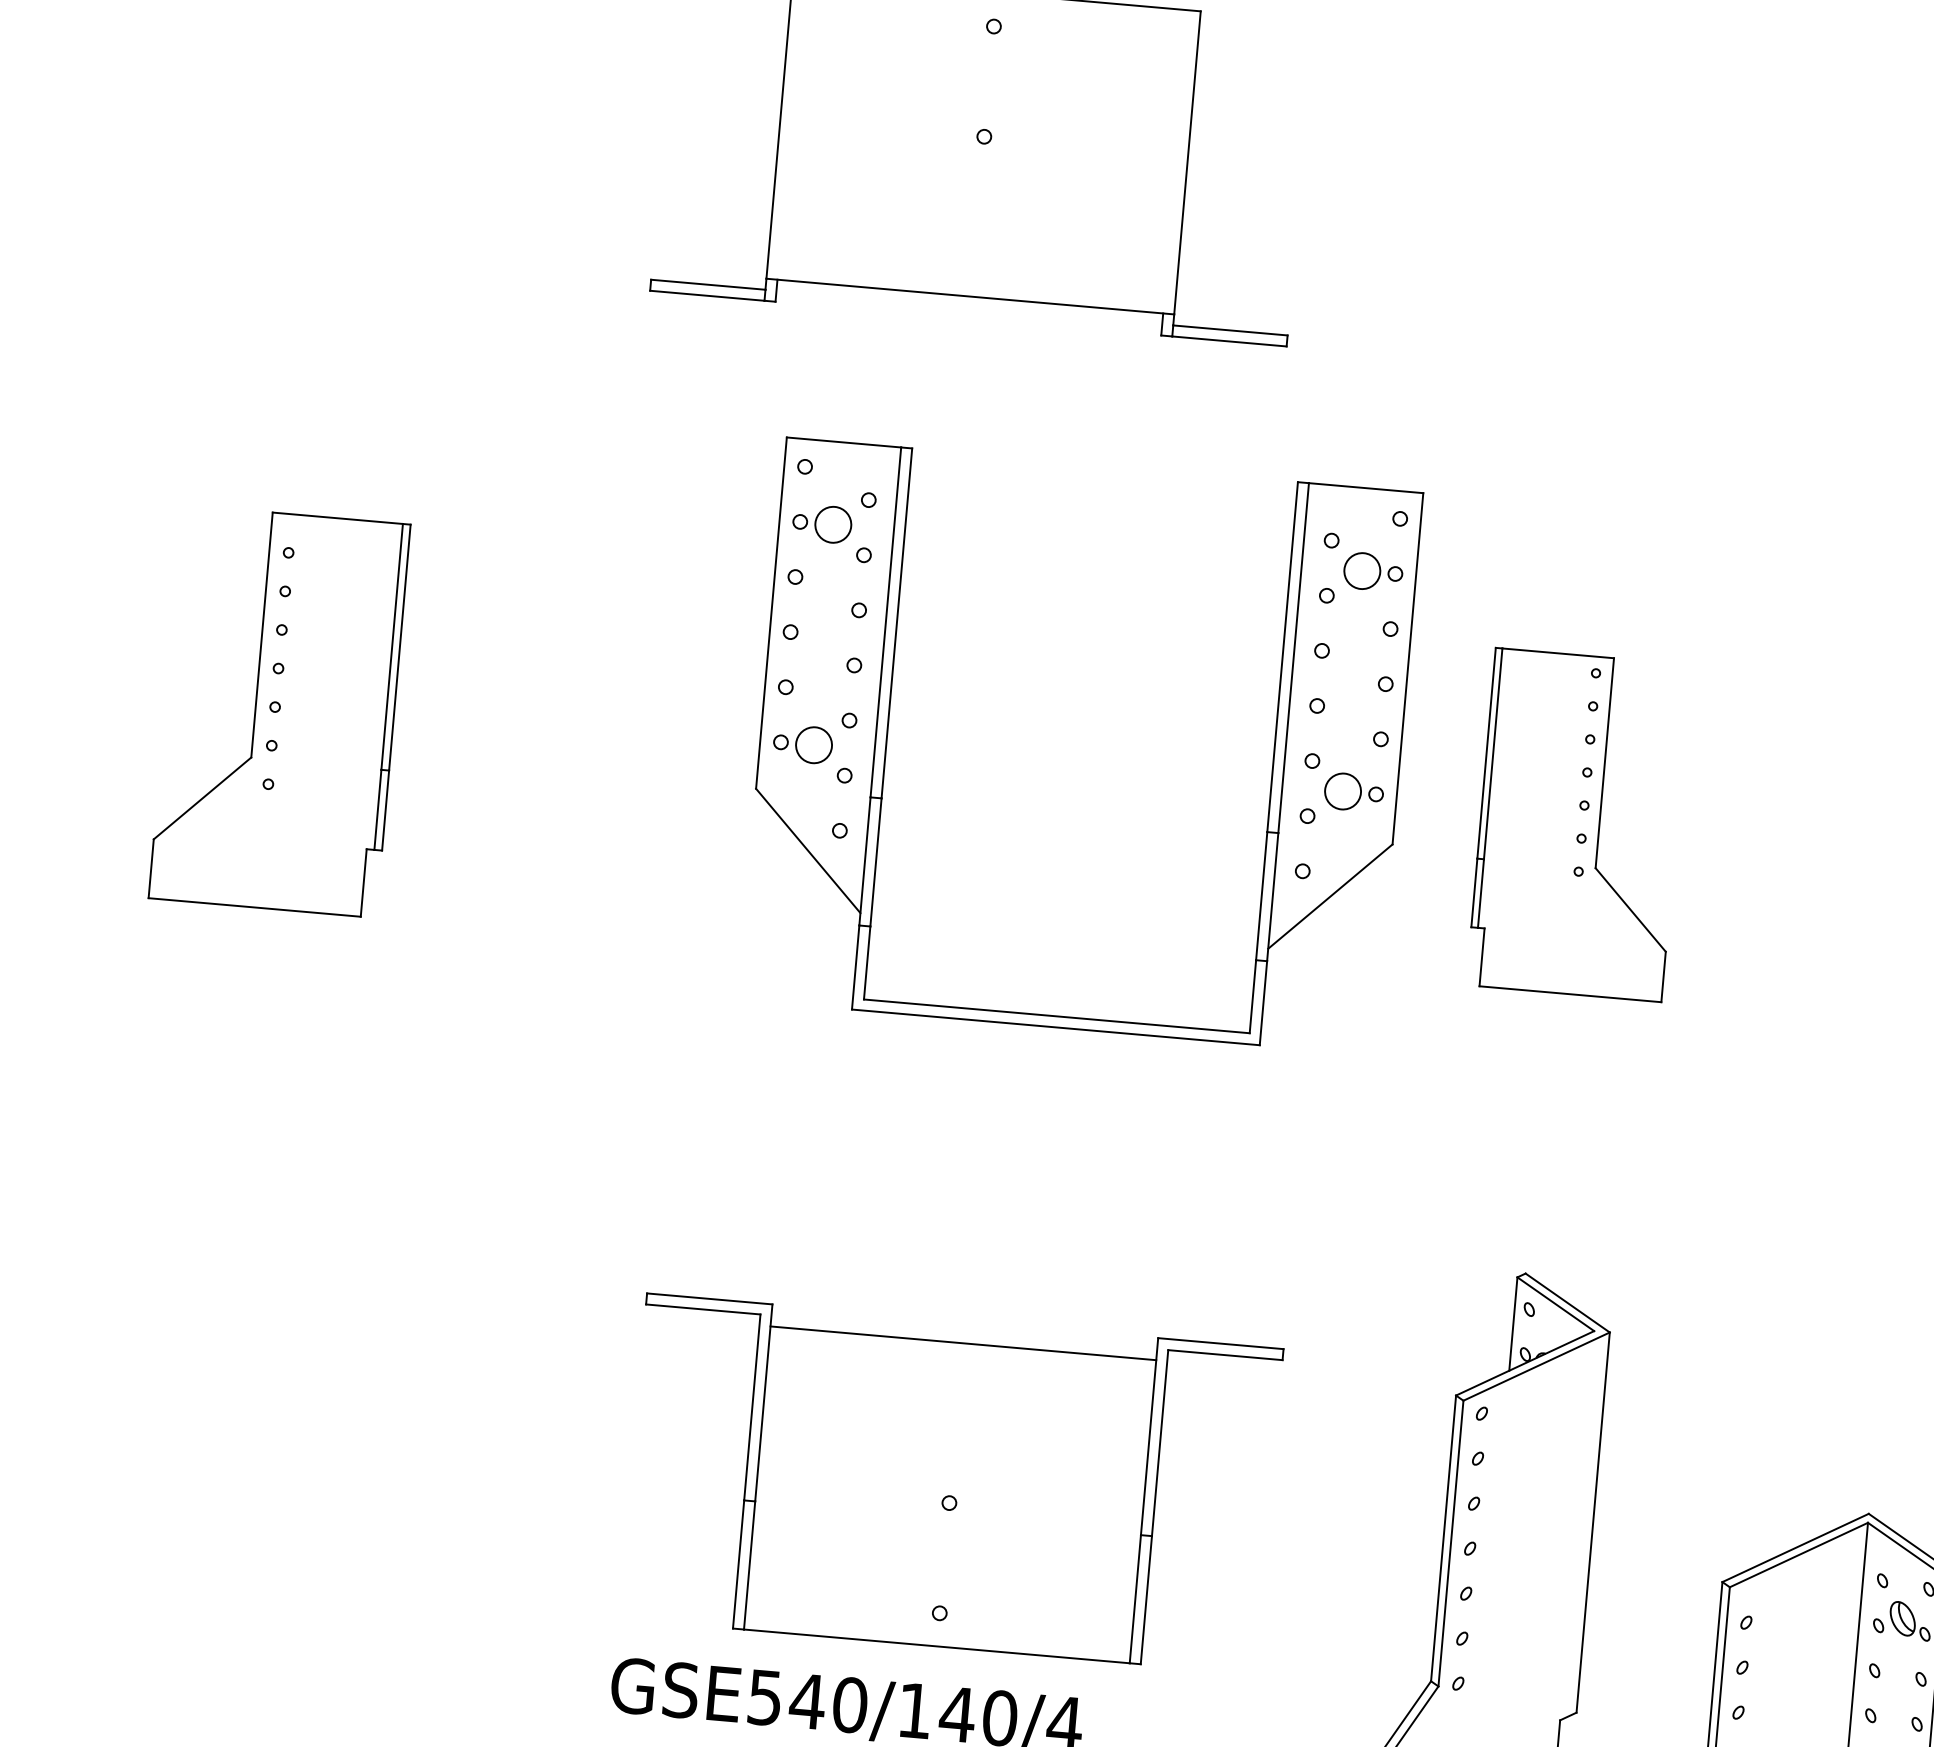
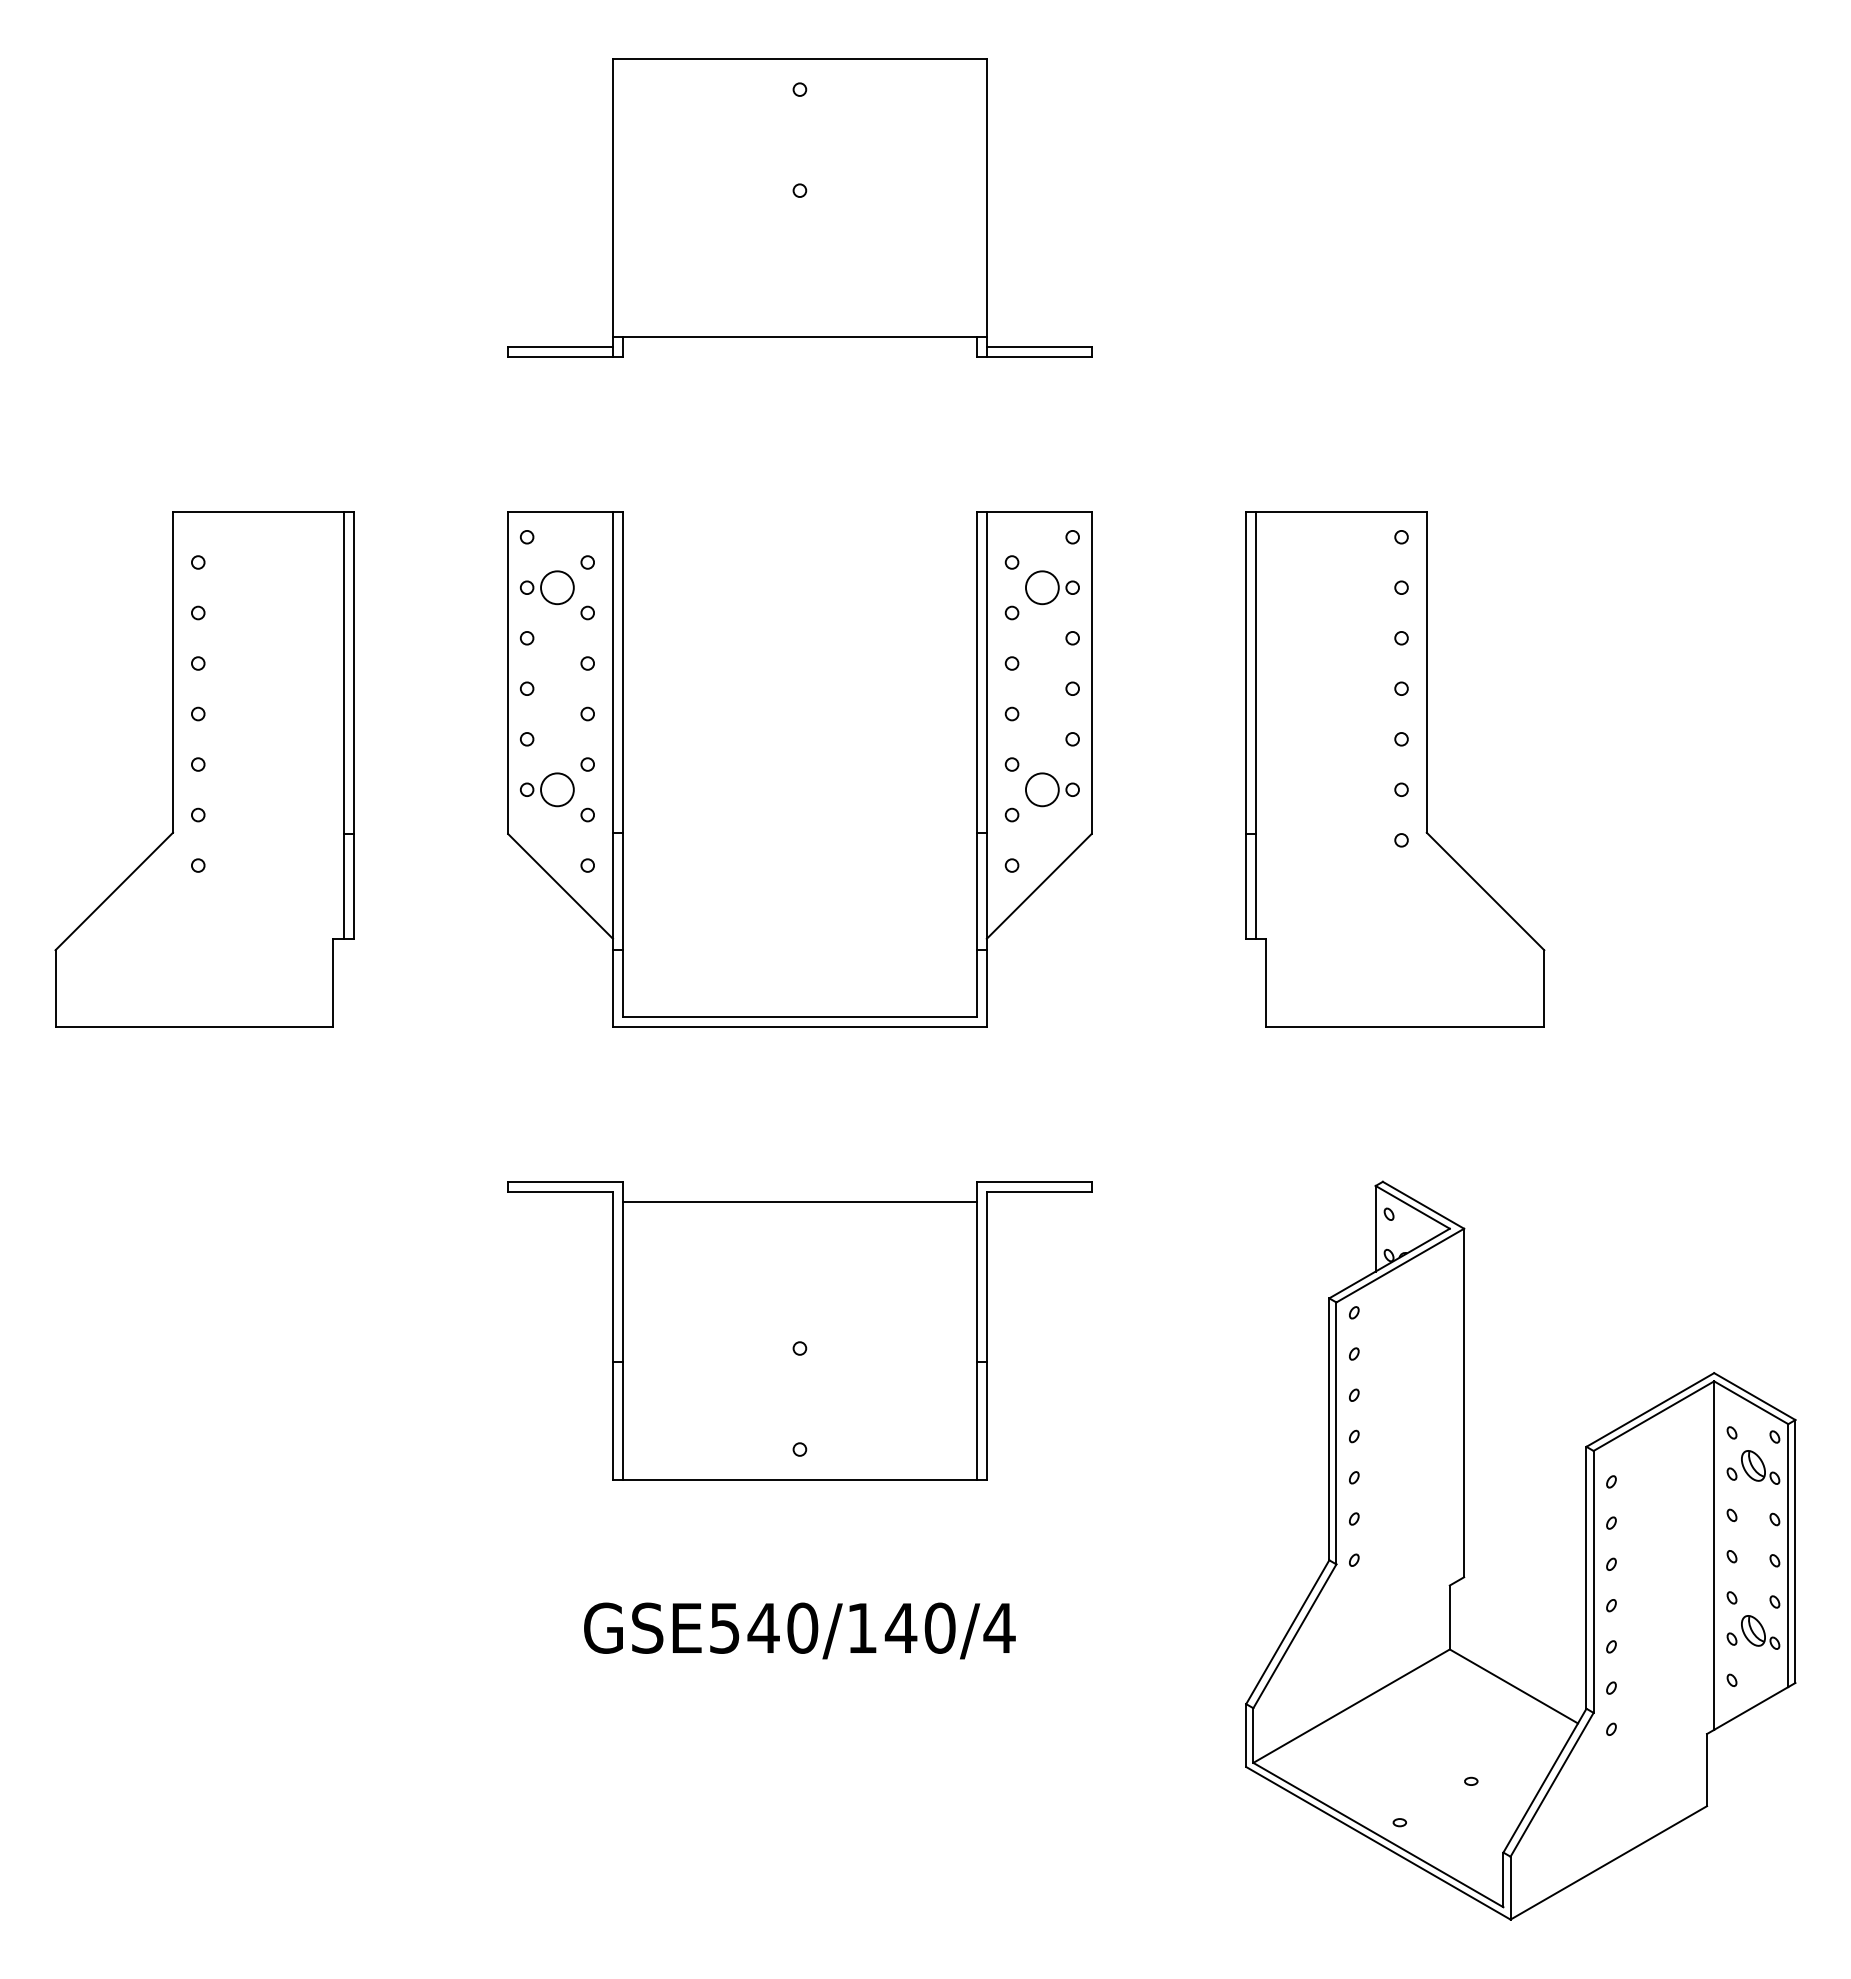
part: (279, 711) -> (204, 769), size x1.43
part: (888, 729) -> (623, 769), moved
part: (1578, 824) -> (1395, 769), size x1.67
part: (950, 1483) -> (799, 1330), moved

